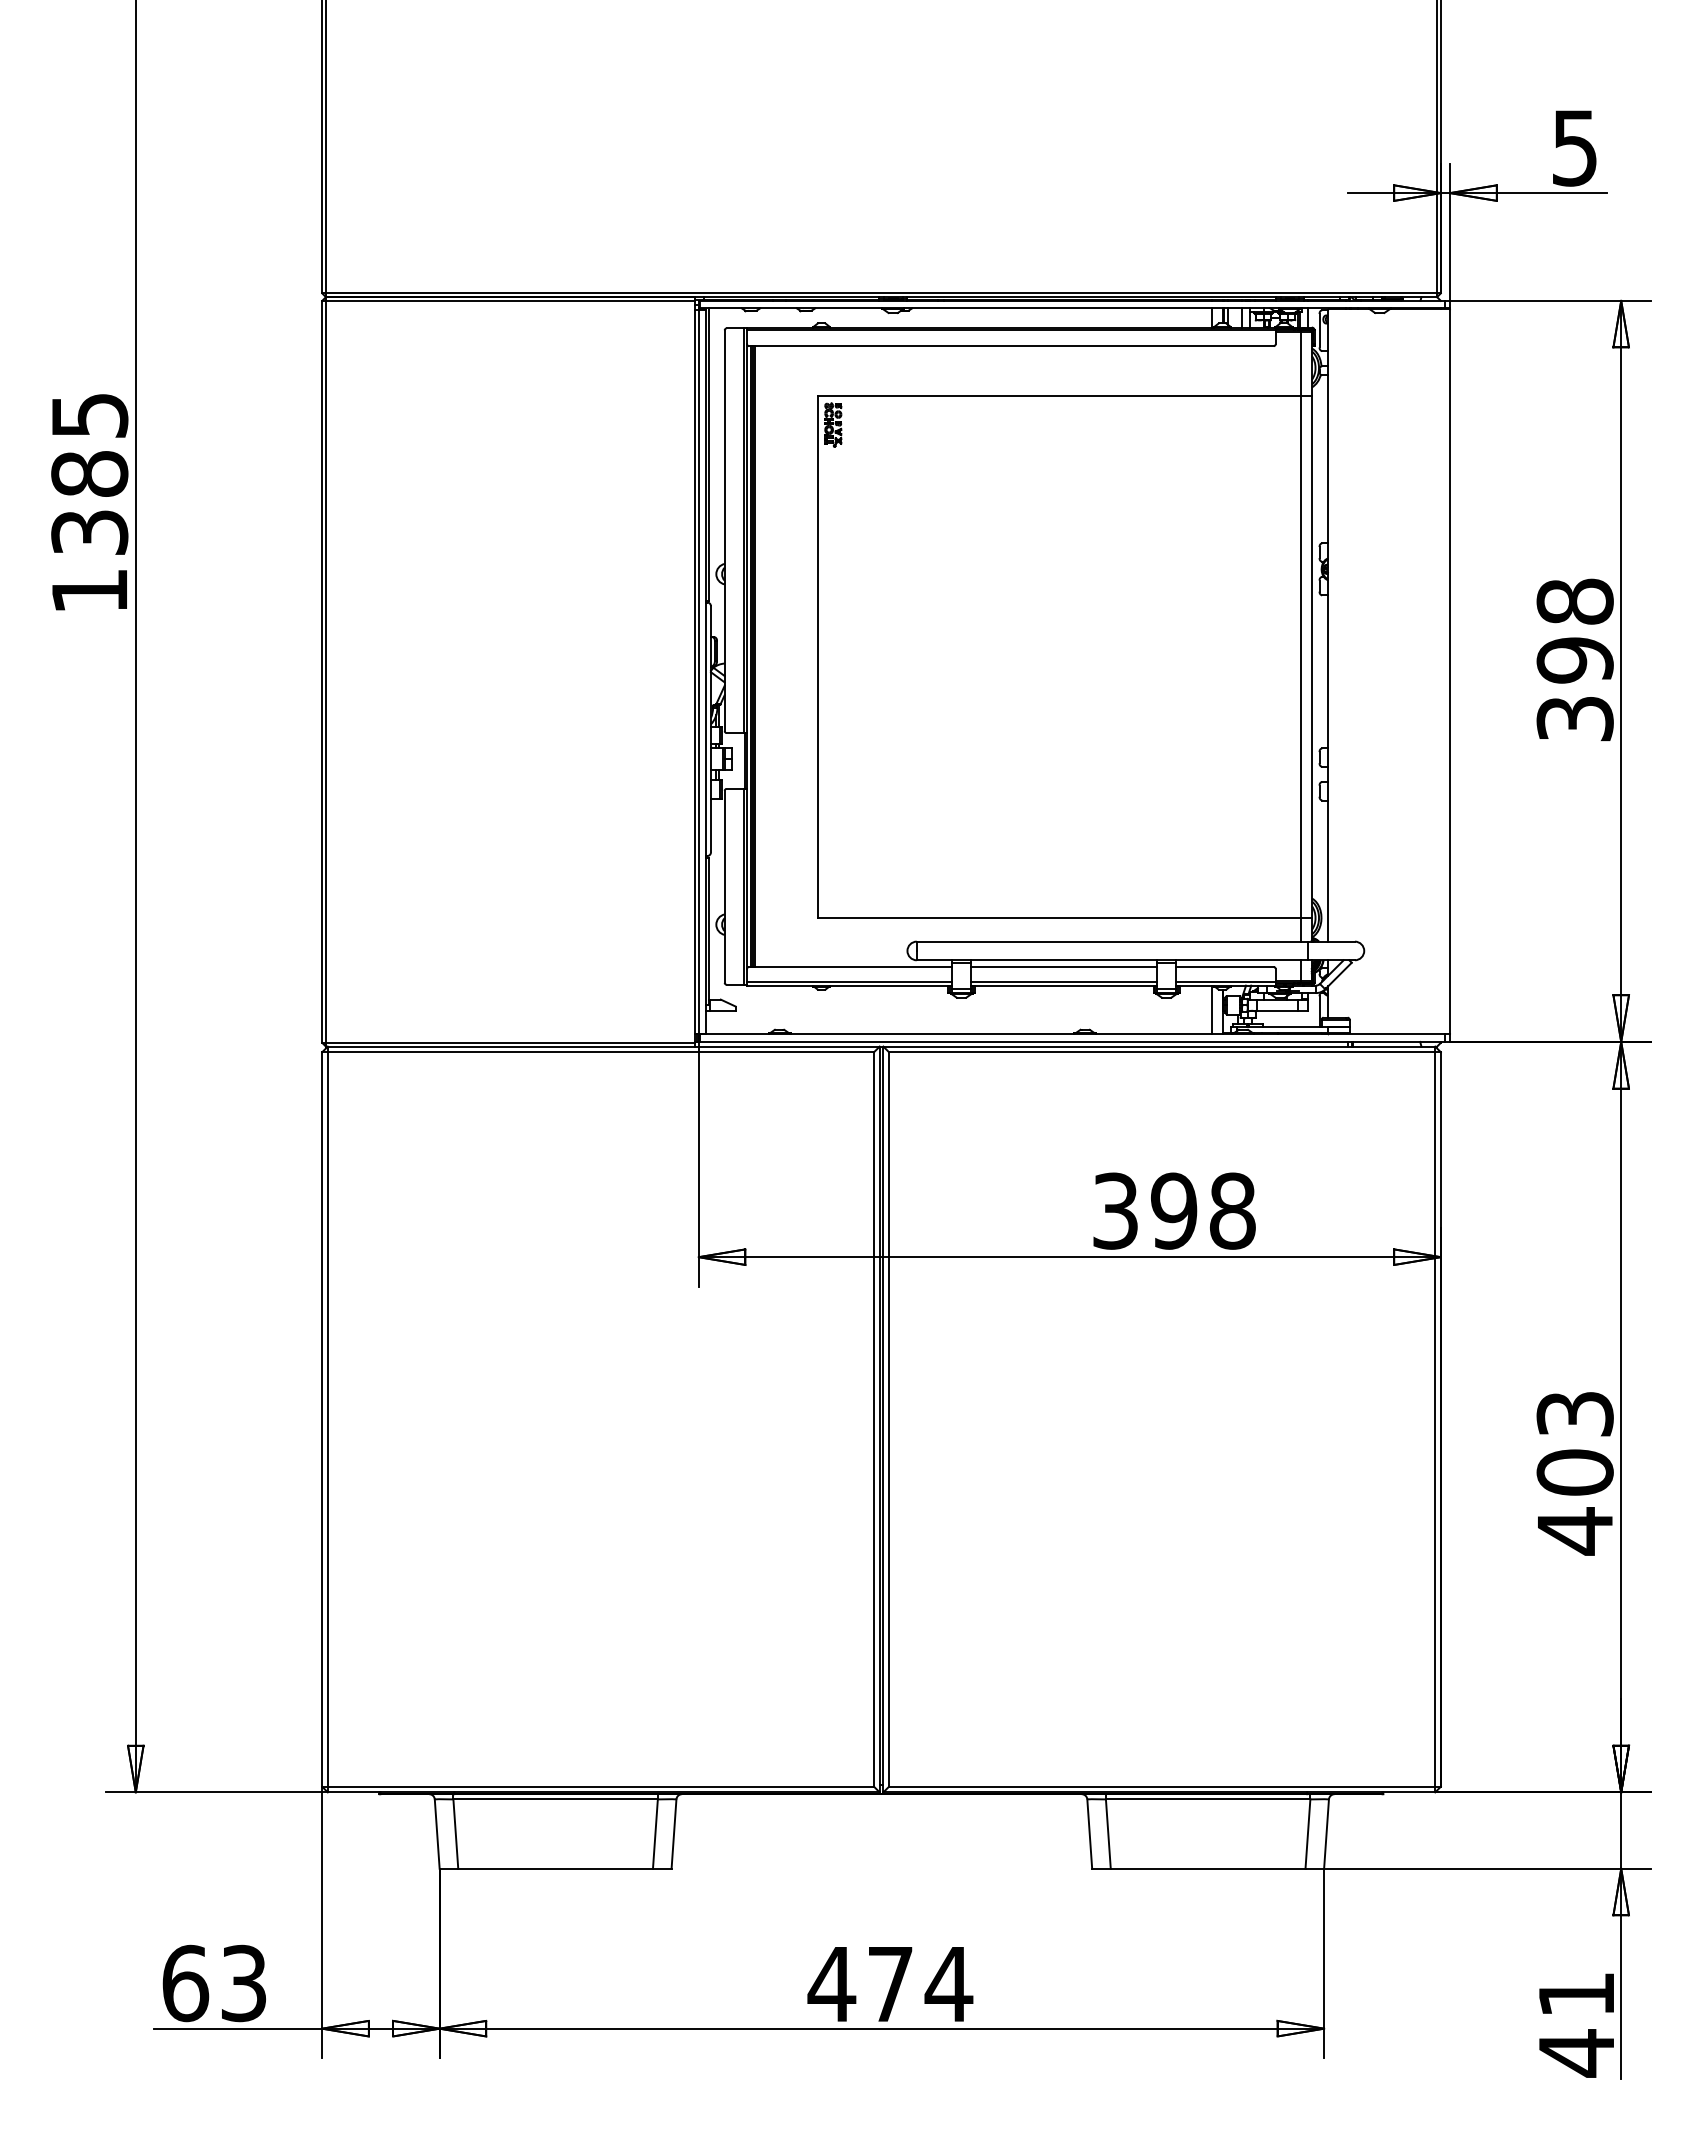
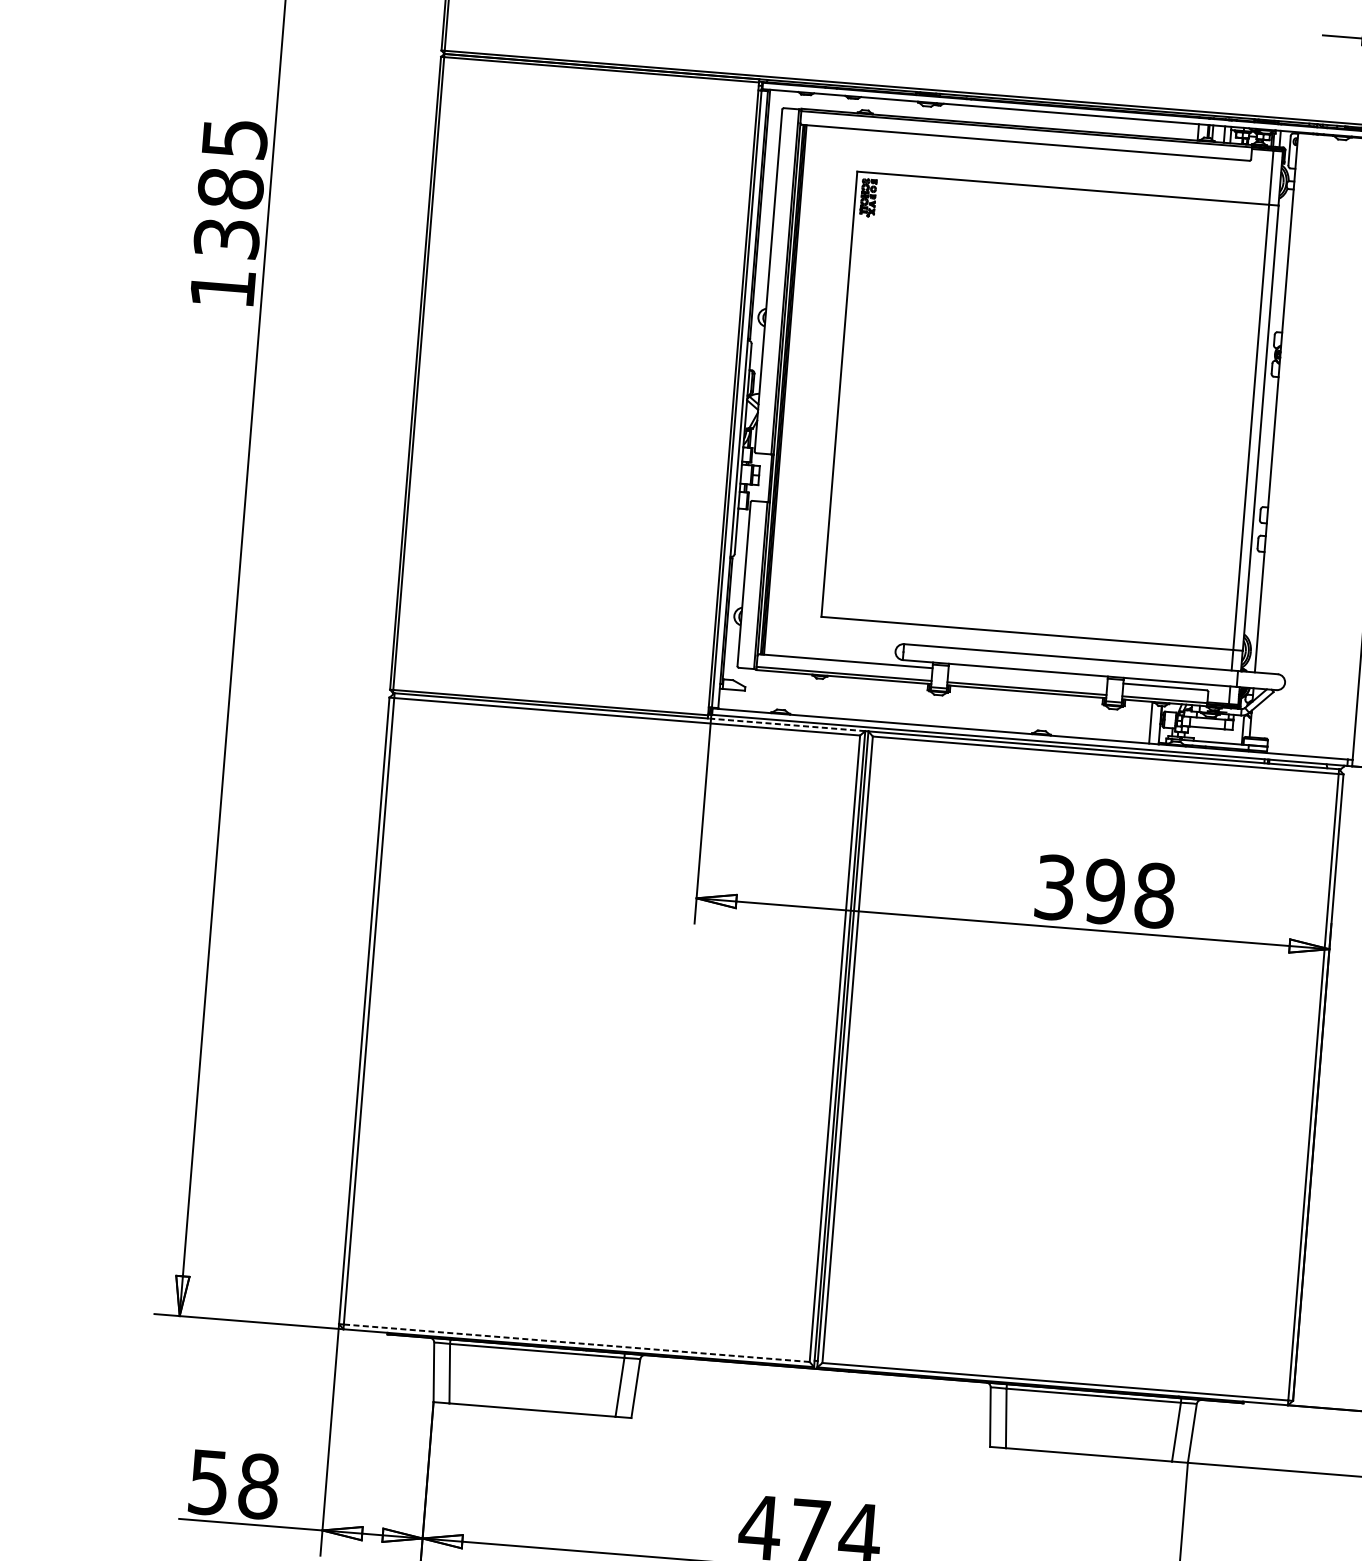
line: (1063, 967) -> (1027, 676), removed
line: (786, 1046) -> (785, 724), solid -> dashed
line: (600, 1786) -> (576, 1343), solid -> dashed
text: (214, 1983) -> (233, 1484), 63 -> 58

